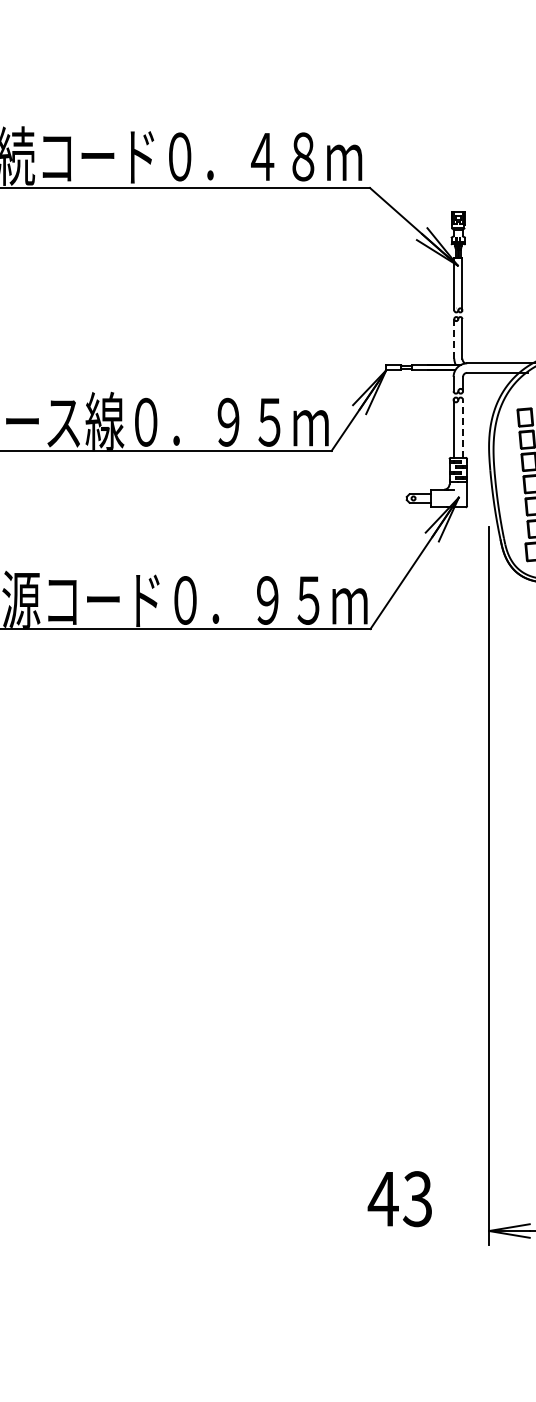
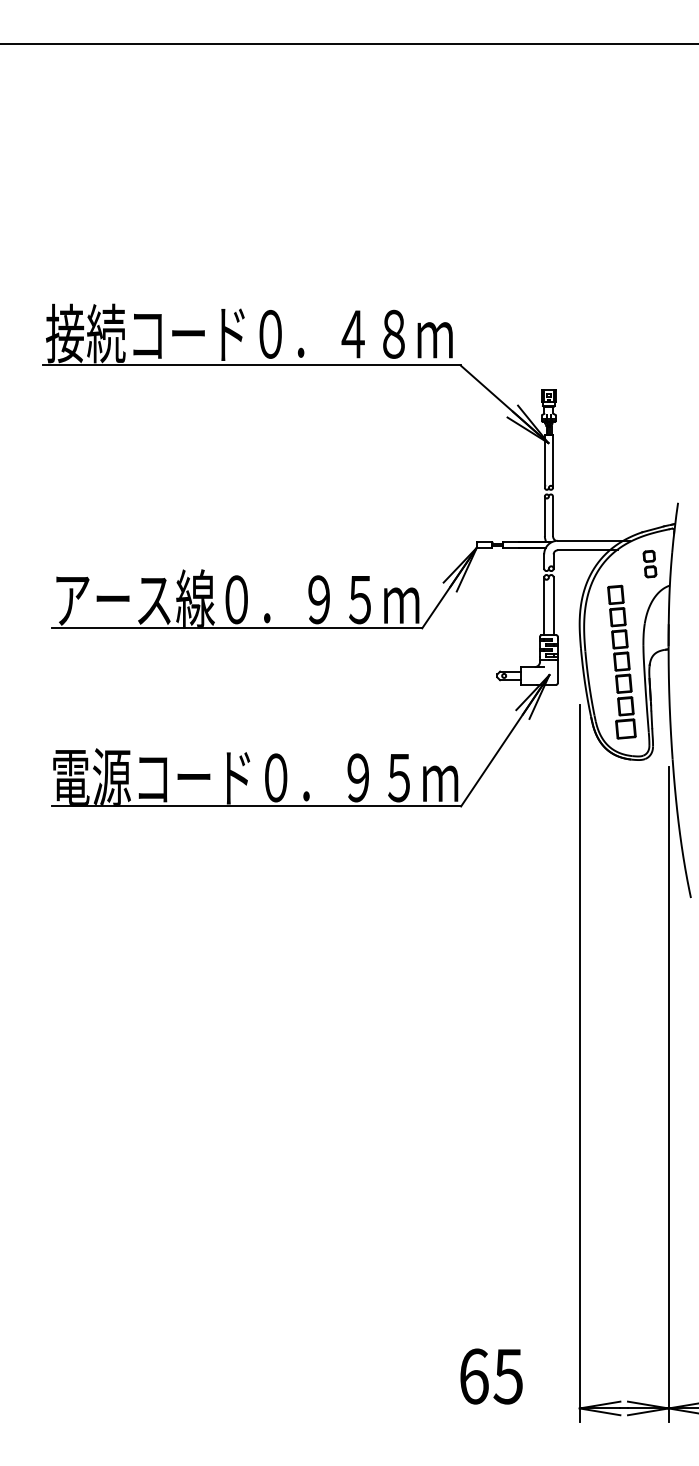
line: (453, 339) -> (544, 516), dashed -> solid
line: (462, 429) -> (553, 606), dashed -> solid
text: (399, 1199) -> (490, 1376), 43 -> 65

